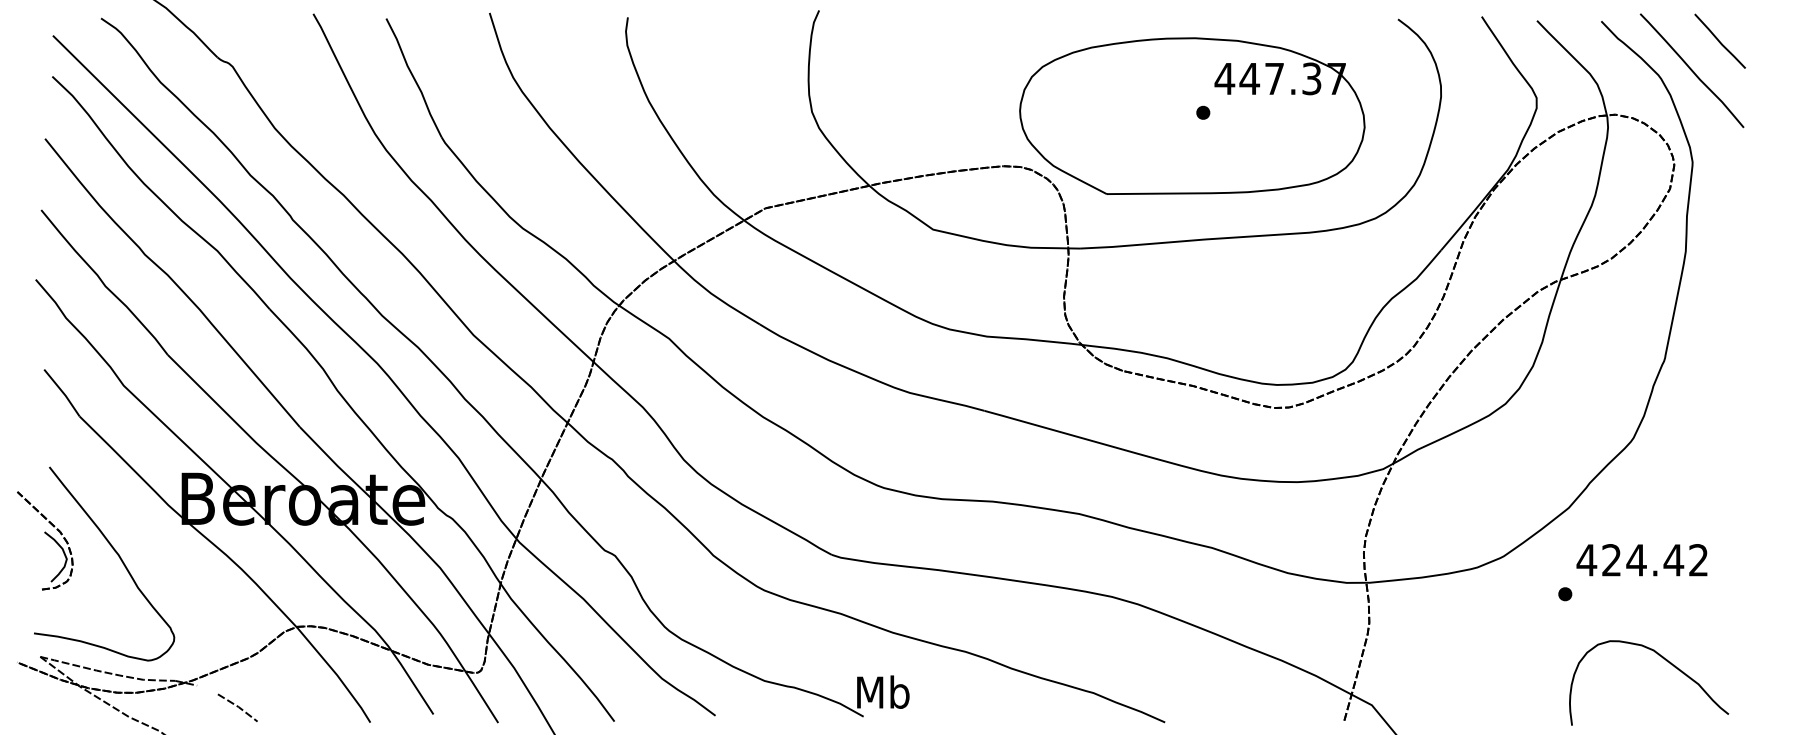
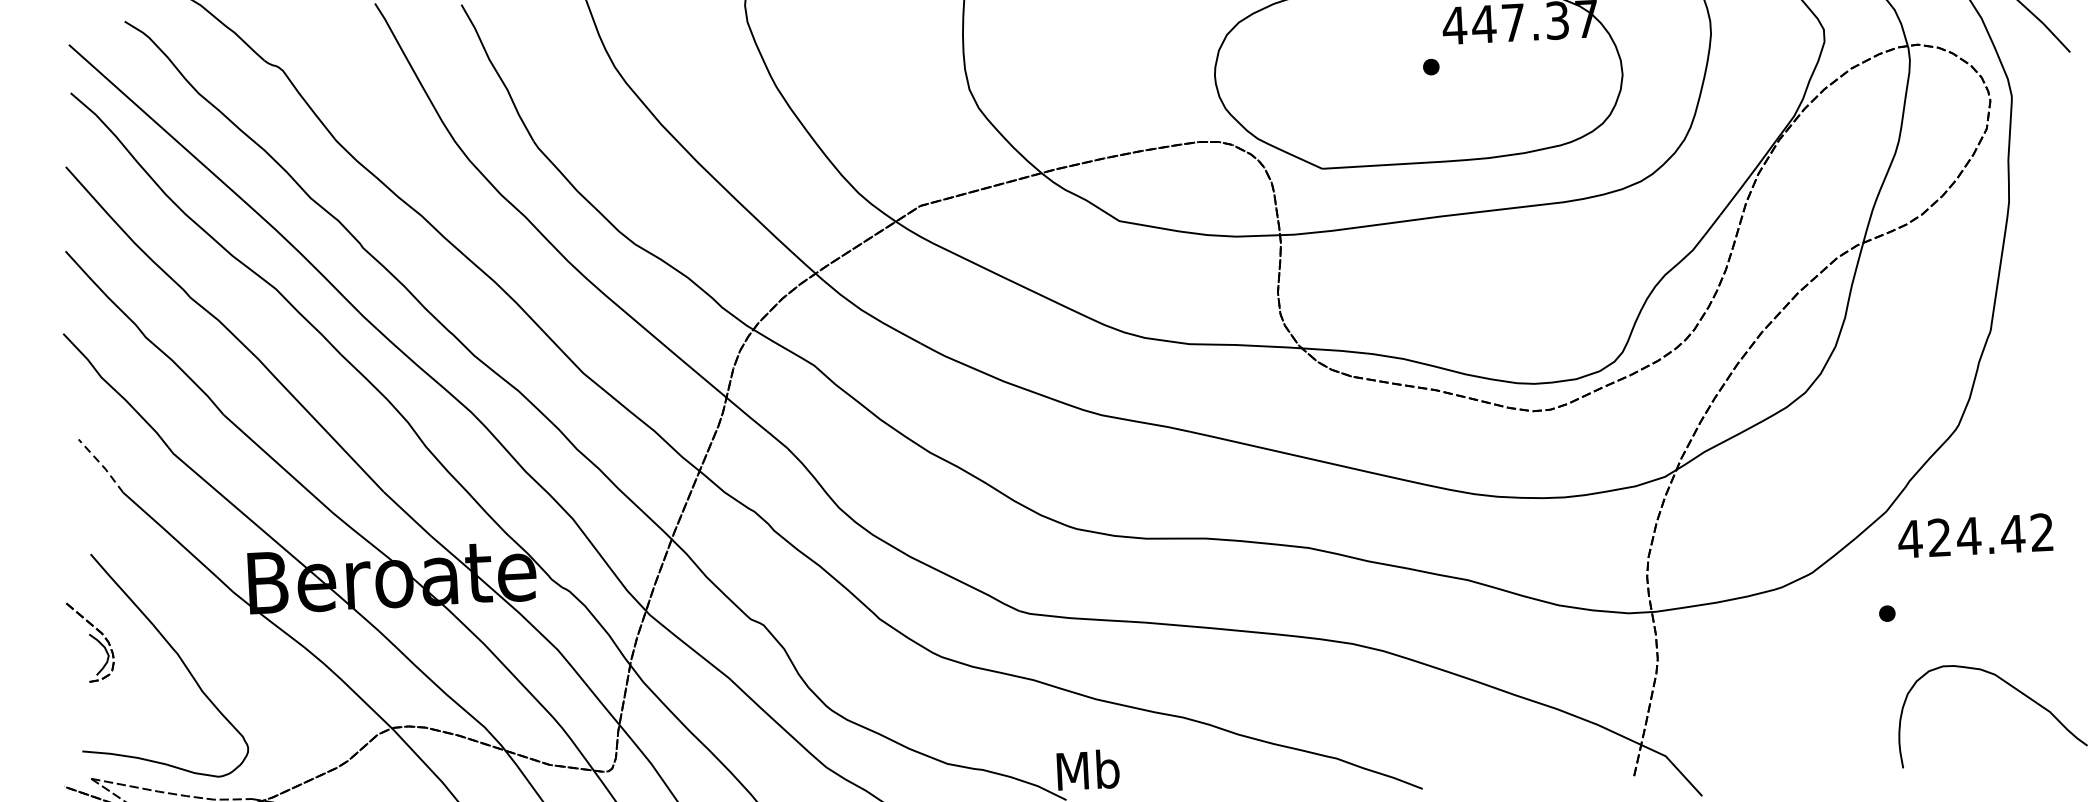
line: (63, 392) -> (102, 465), solid -> dashed
part: (45, 540) -> (90, 641), size x0.7
text: (1641, 560) -> (1974, 536), moved

